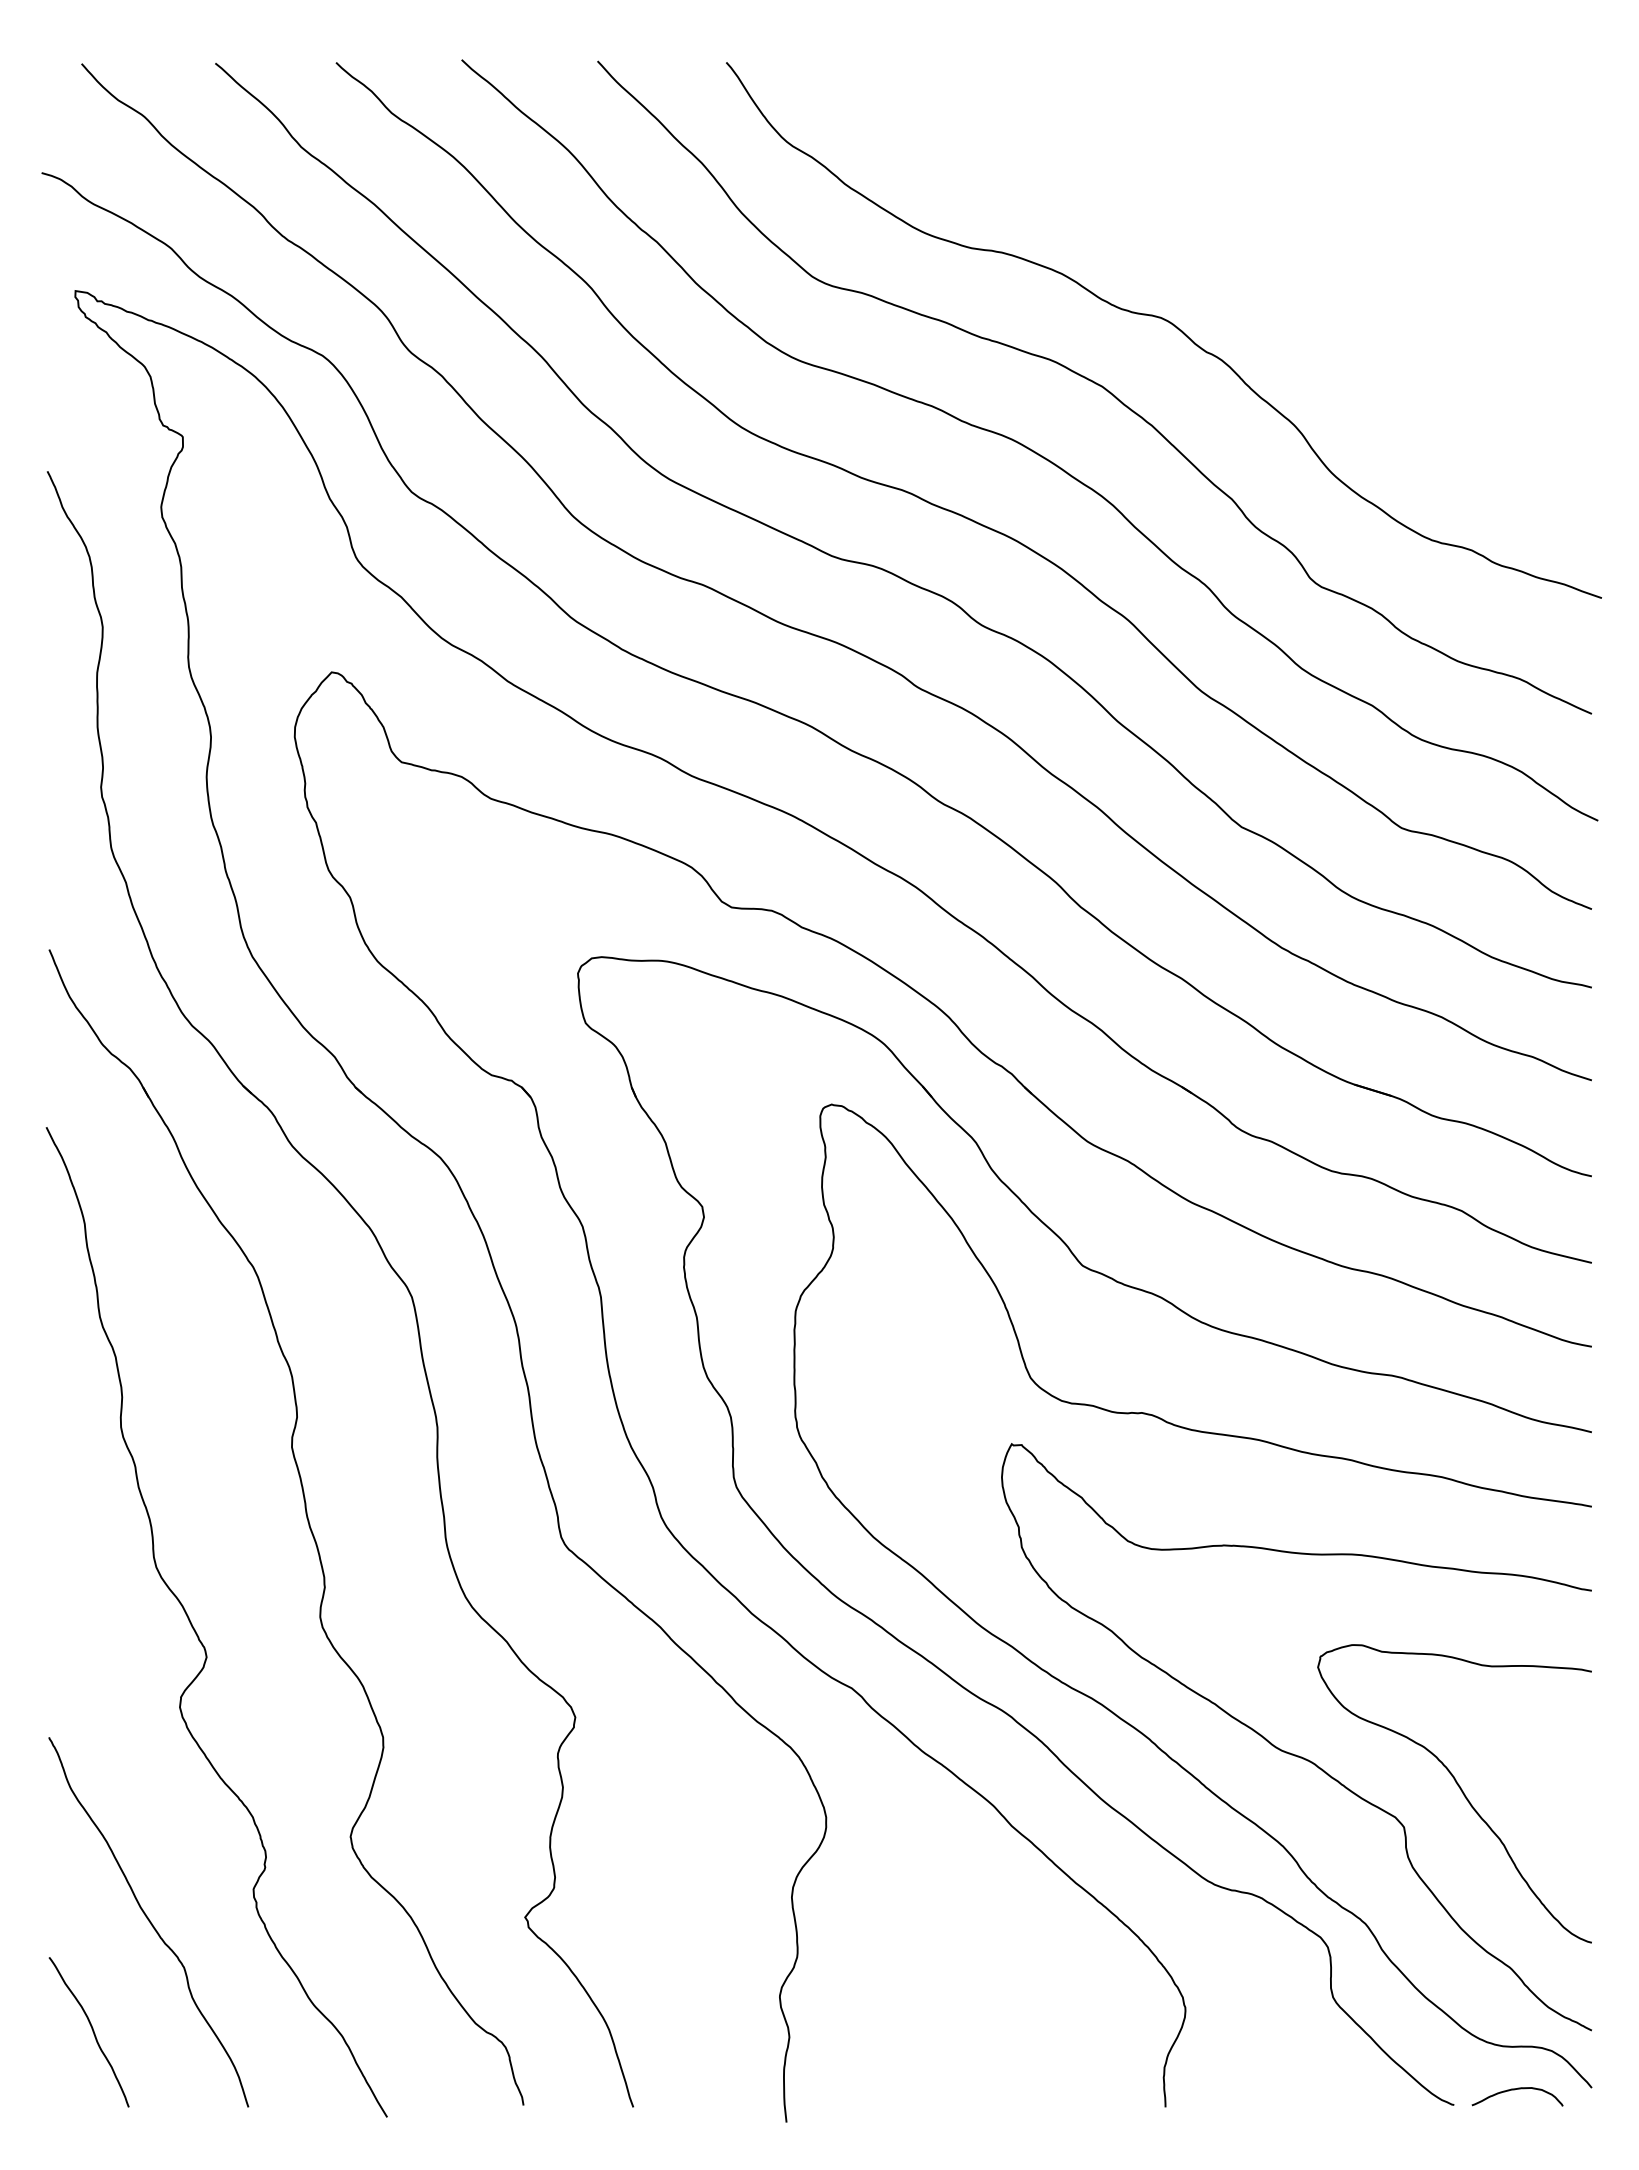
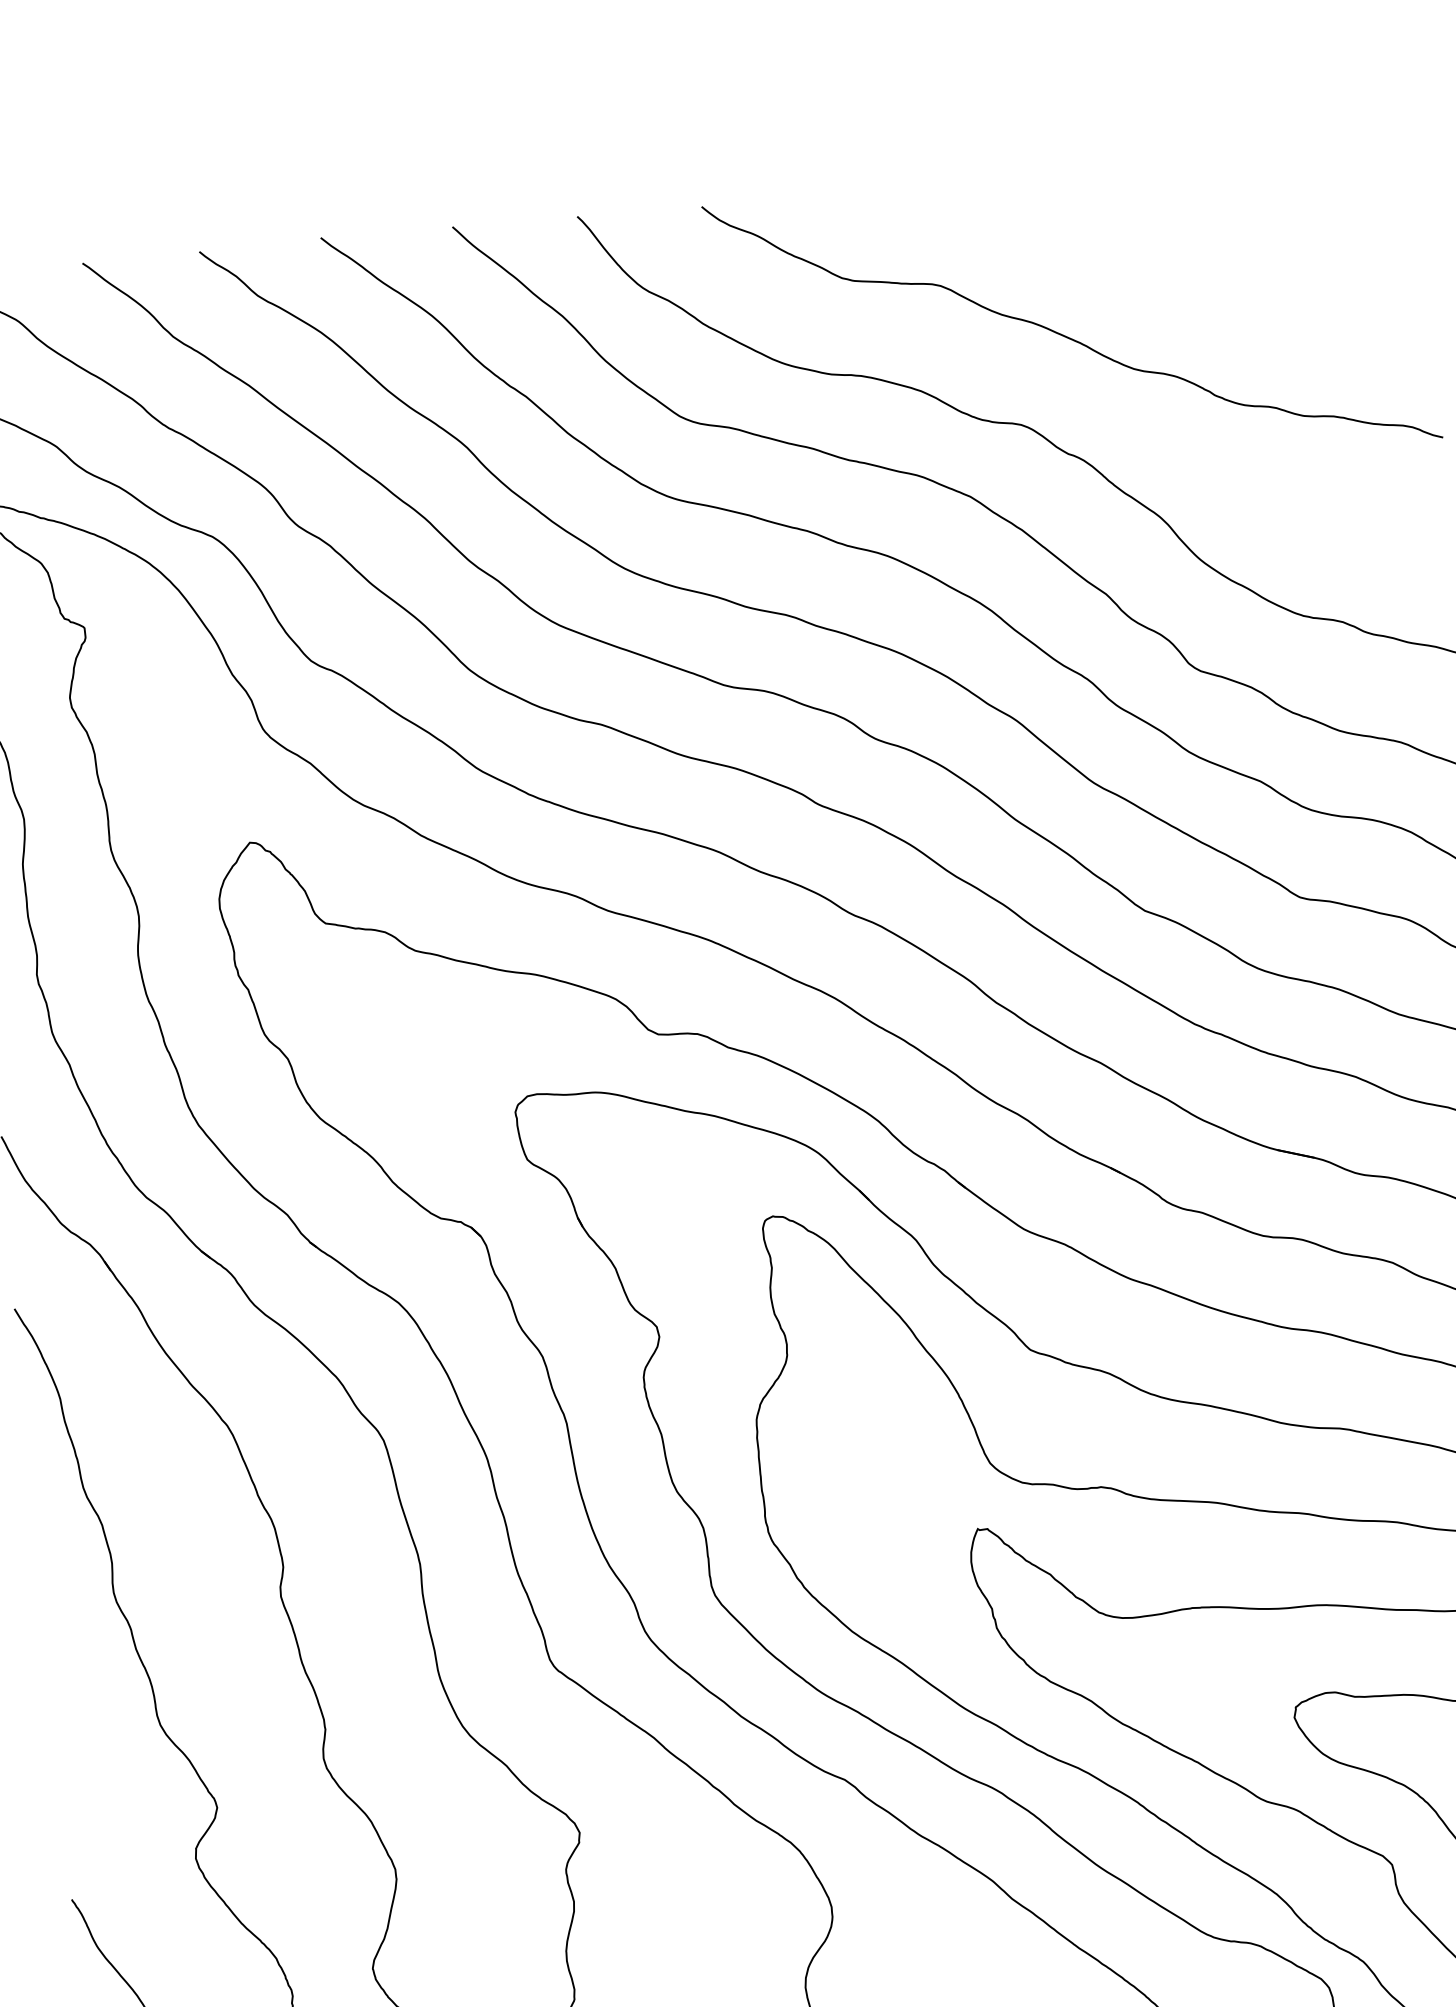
curve: (1216, 231) -> (1067, 336), added

